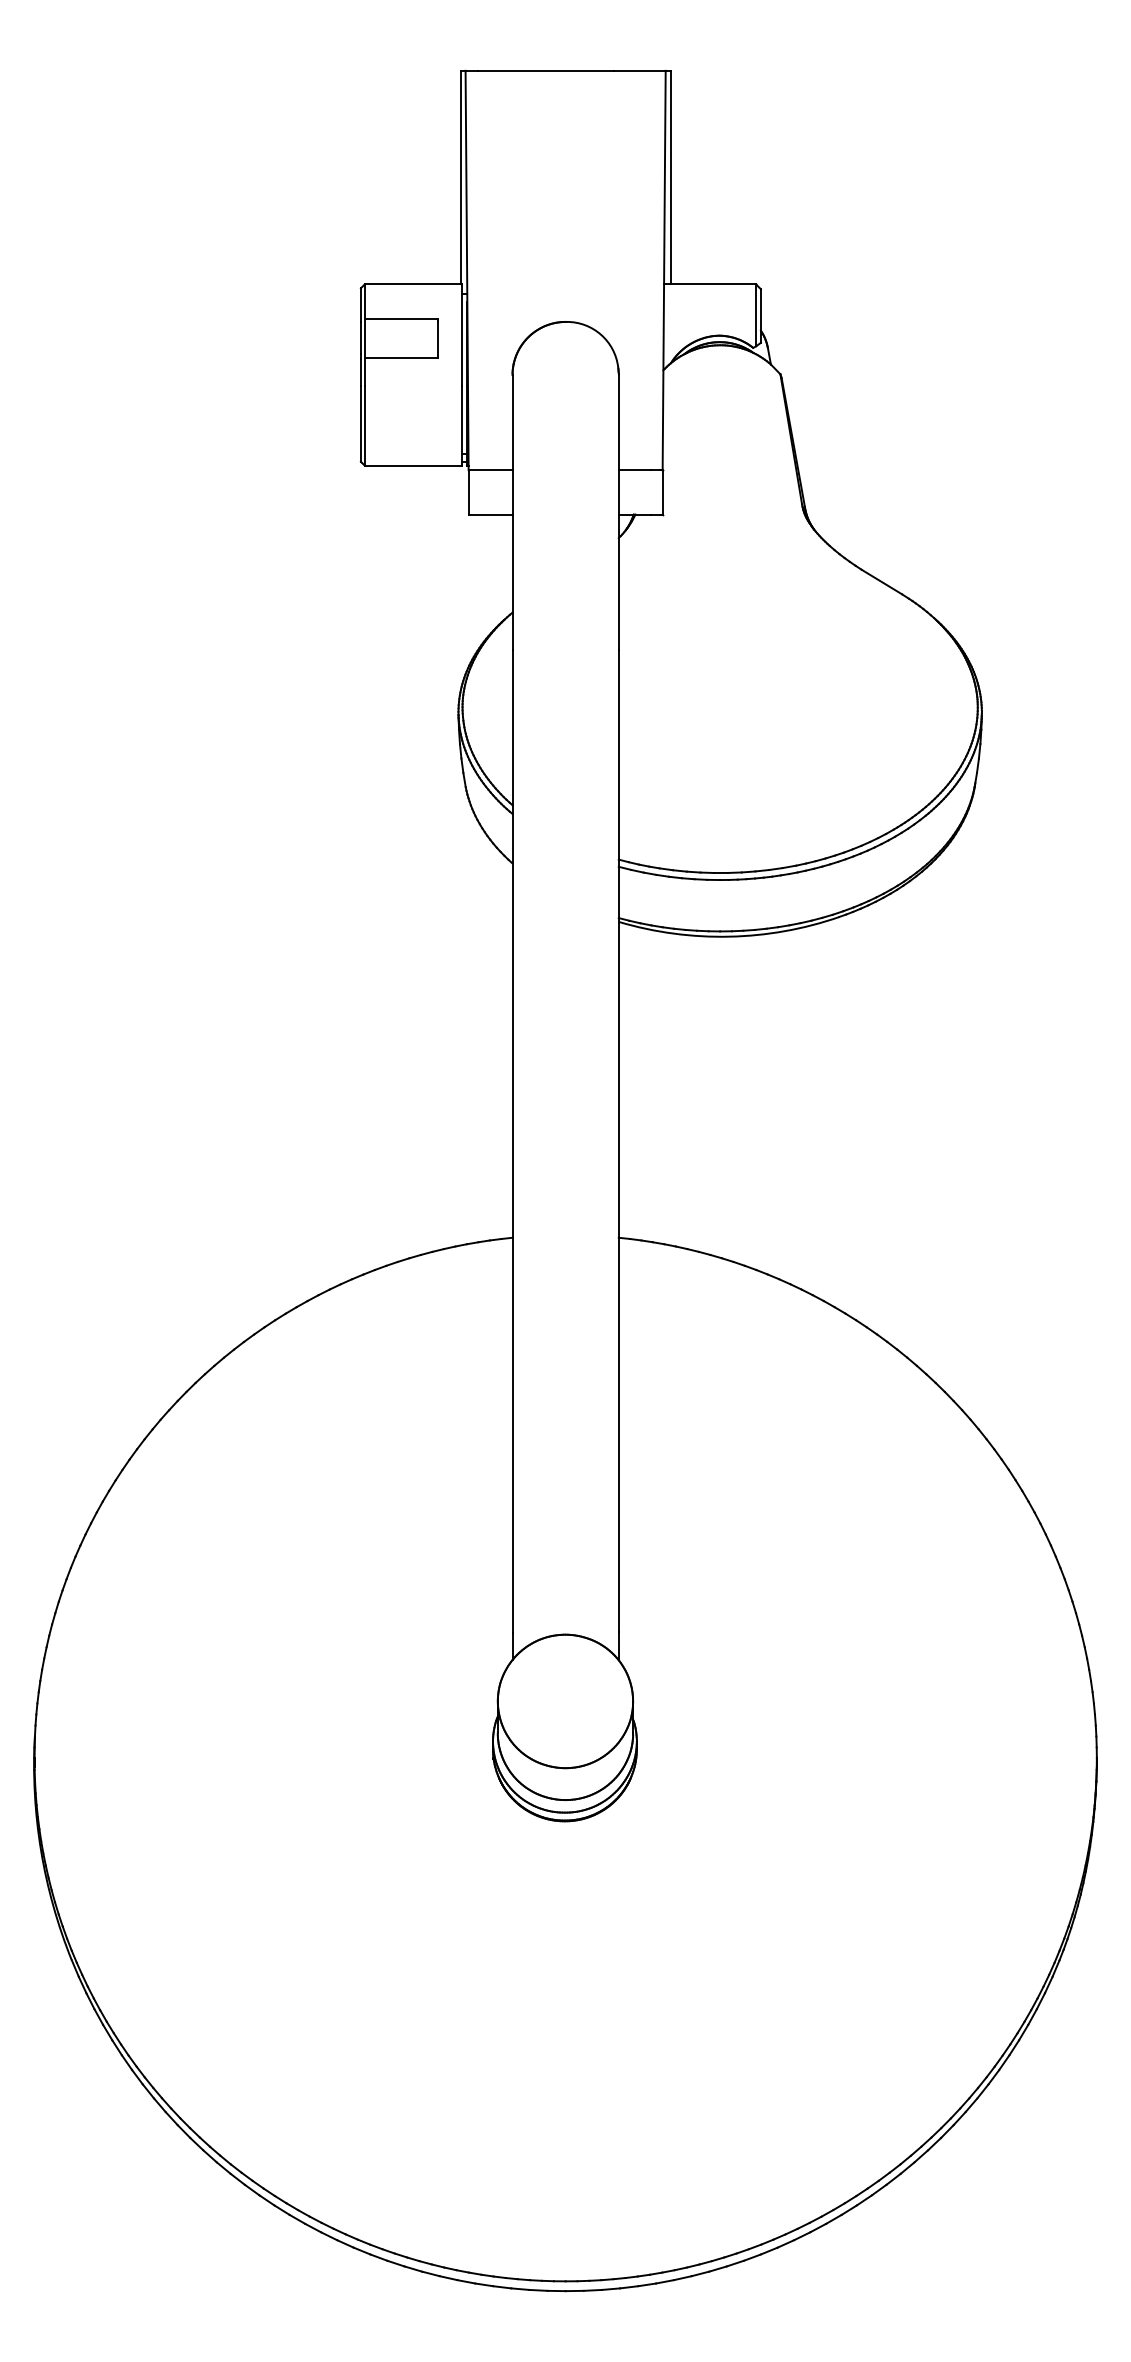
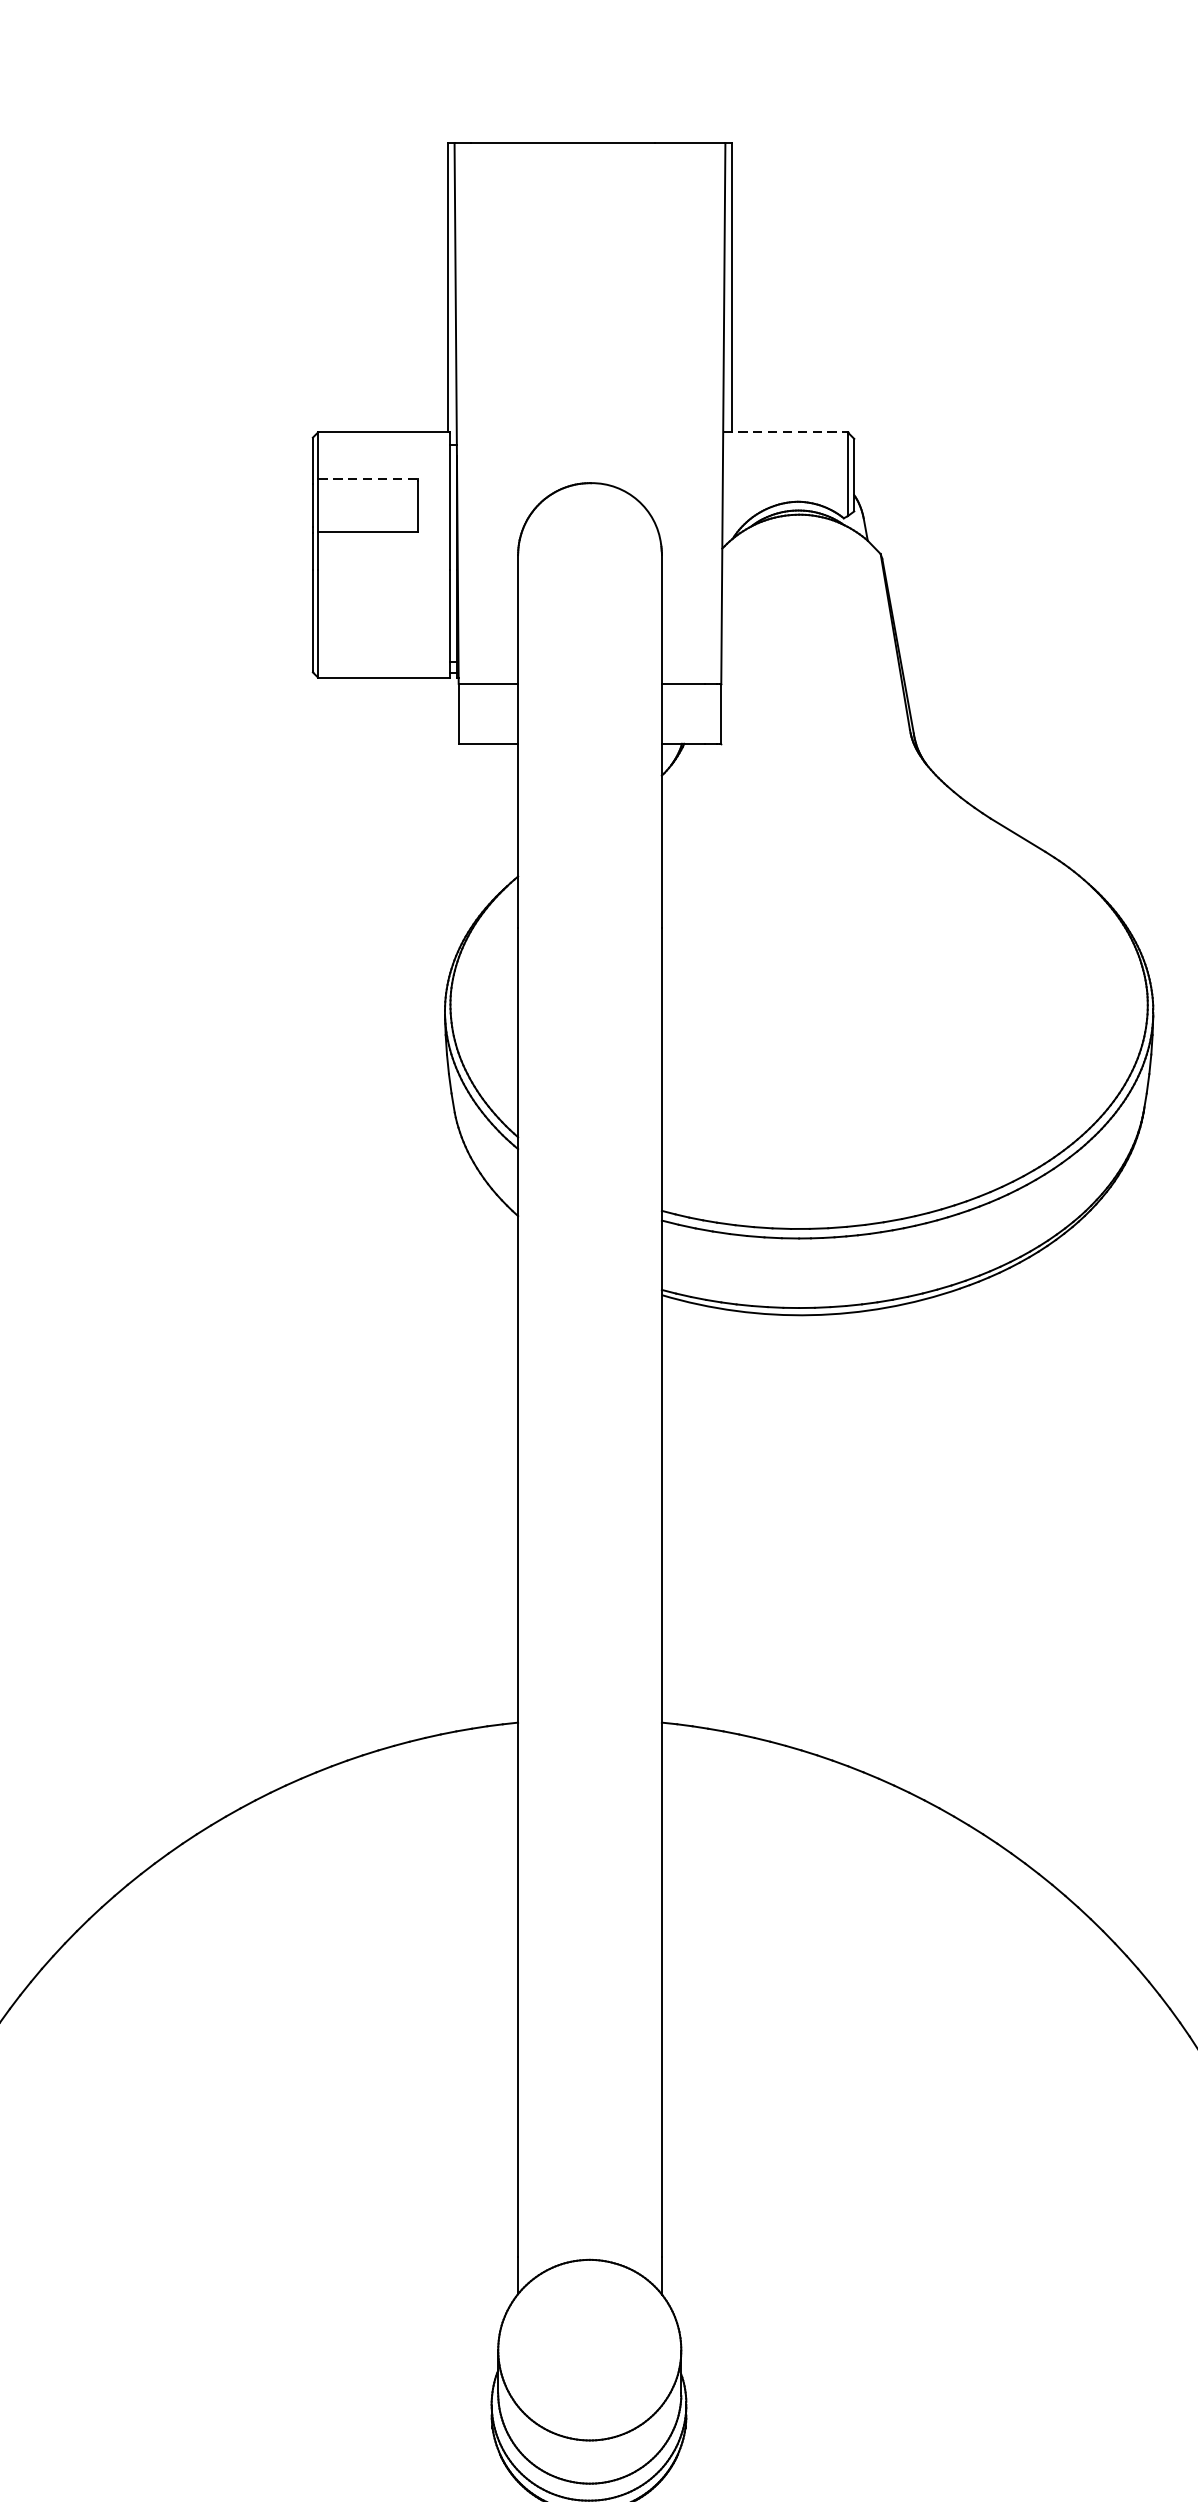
line: (710, 284) -> (786, 432), solid -> dashed
line: (401, 318) -> (367, 478), solid -> dashed

